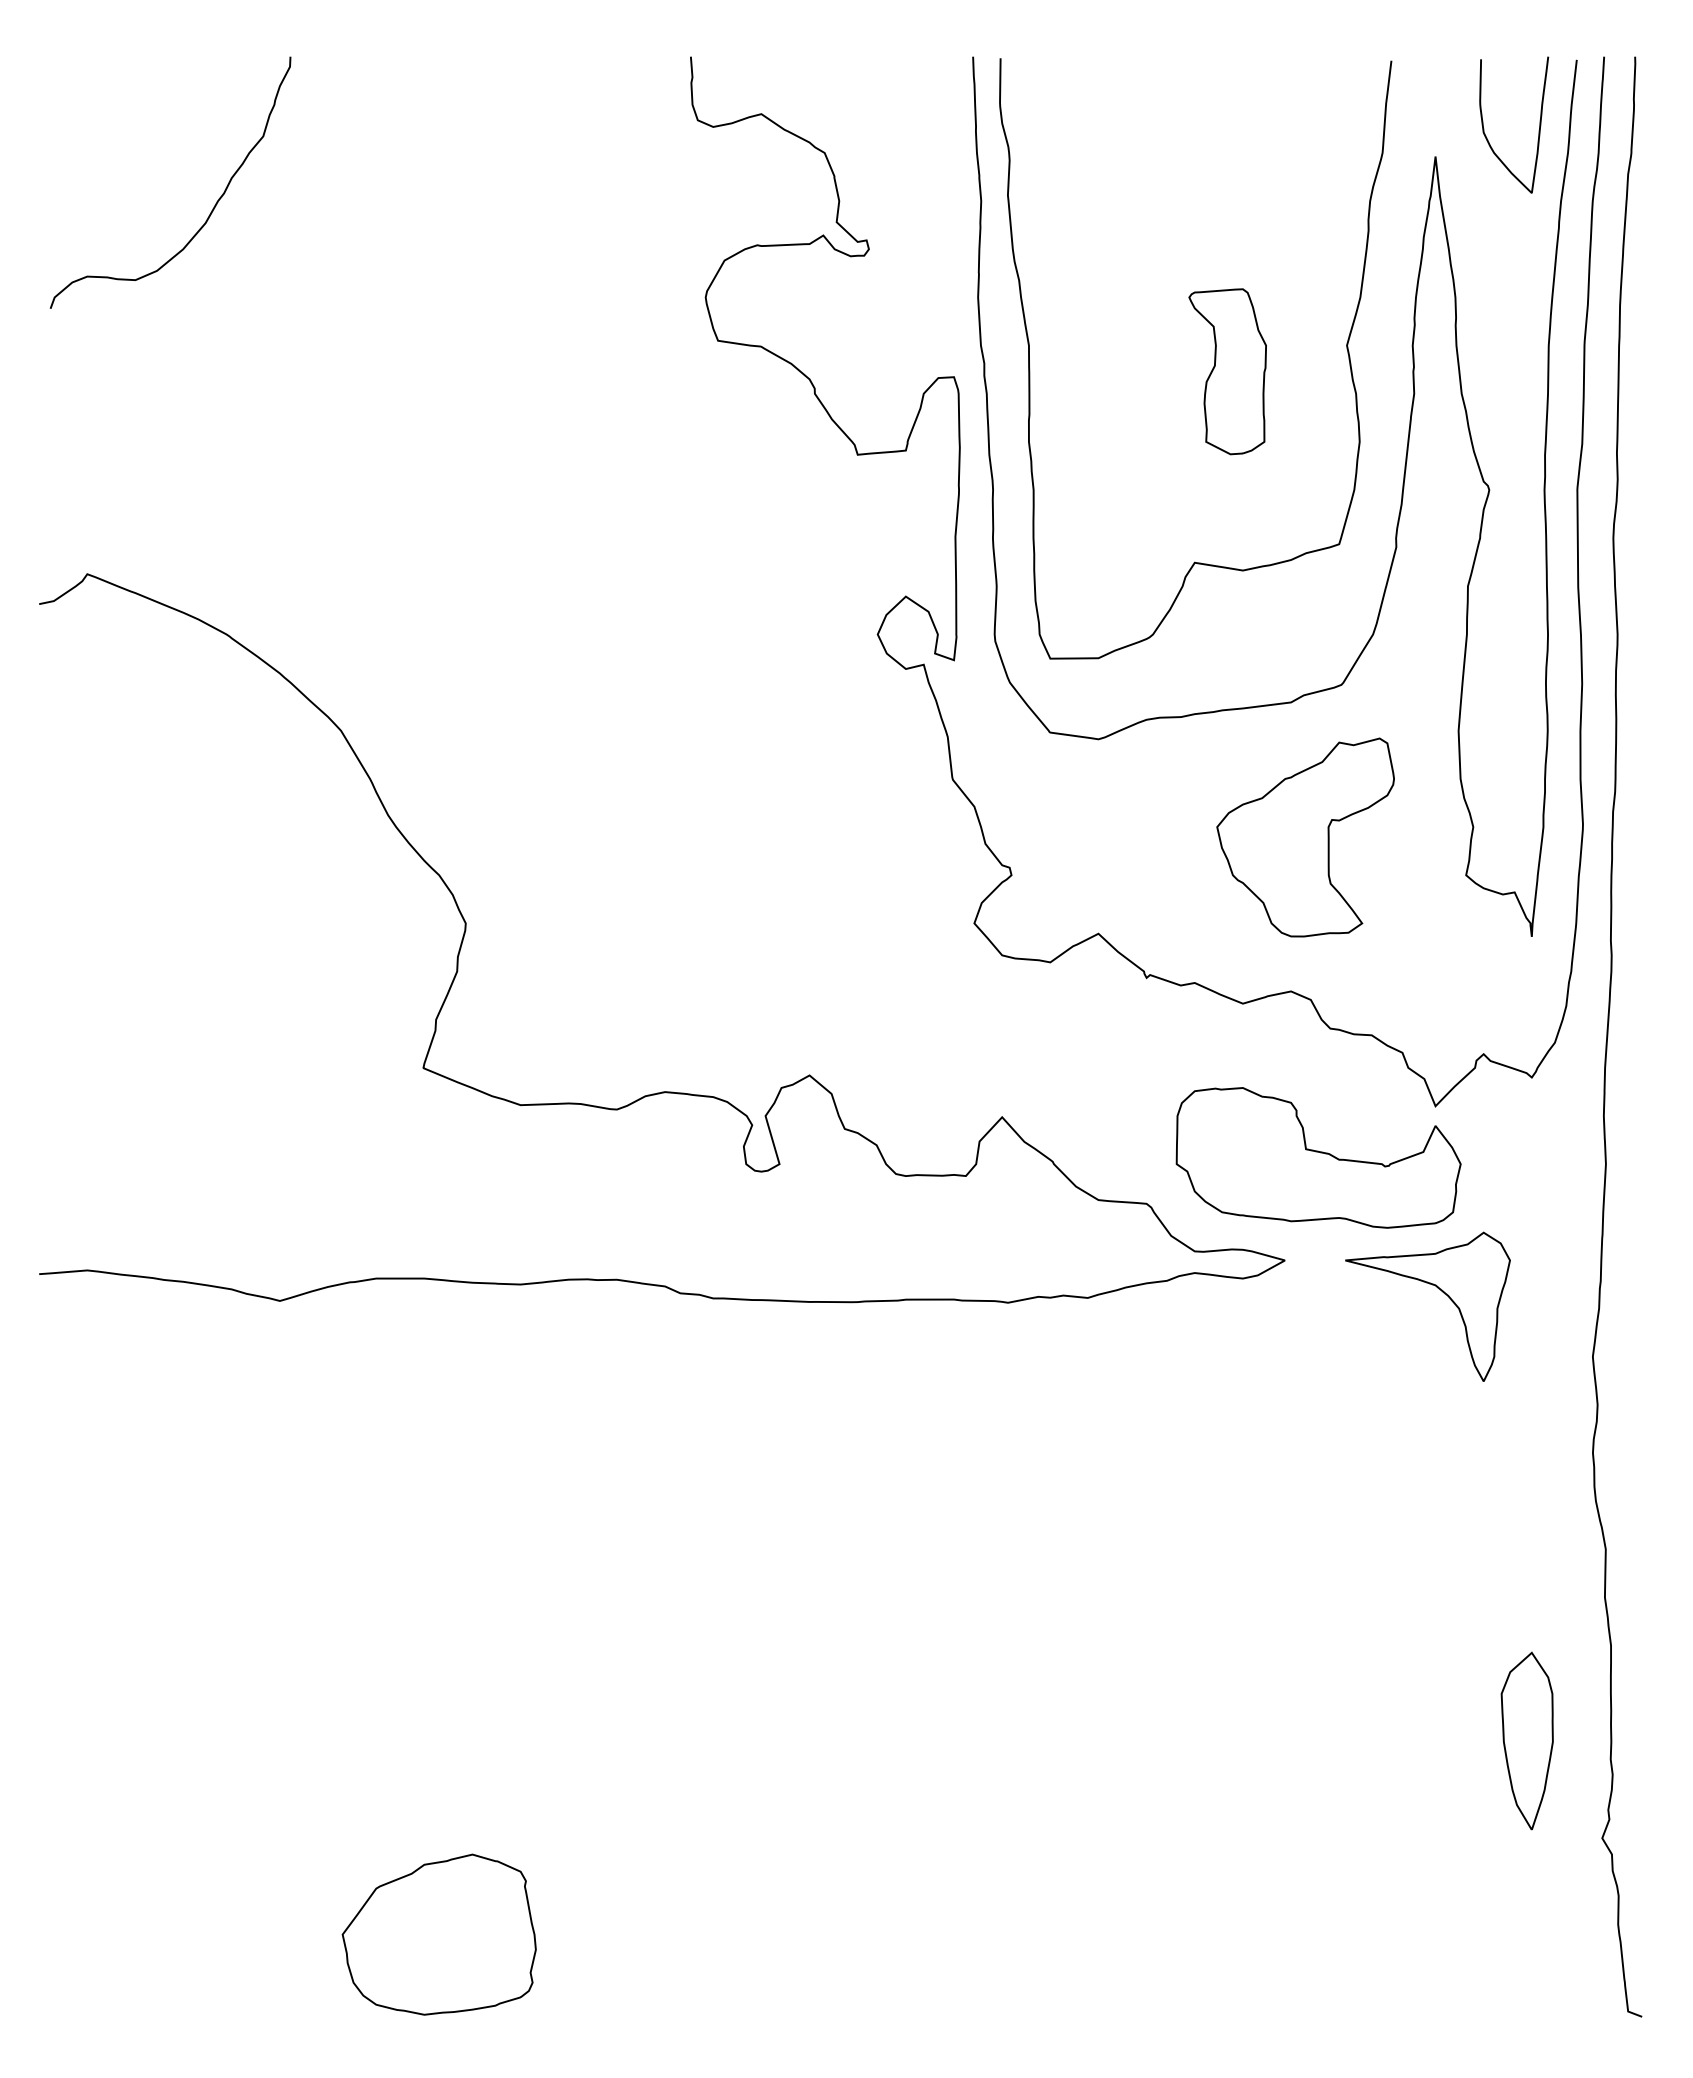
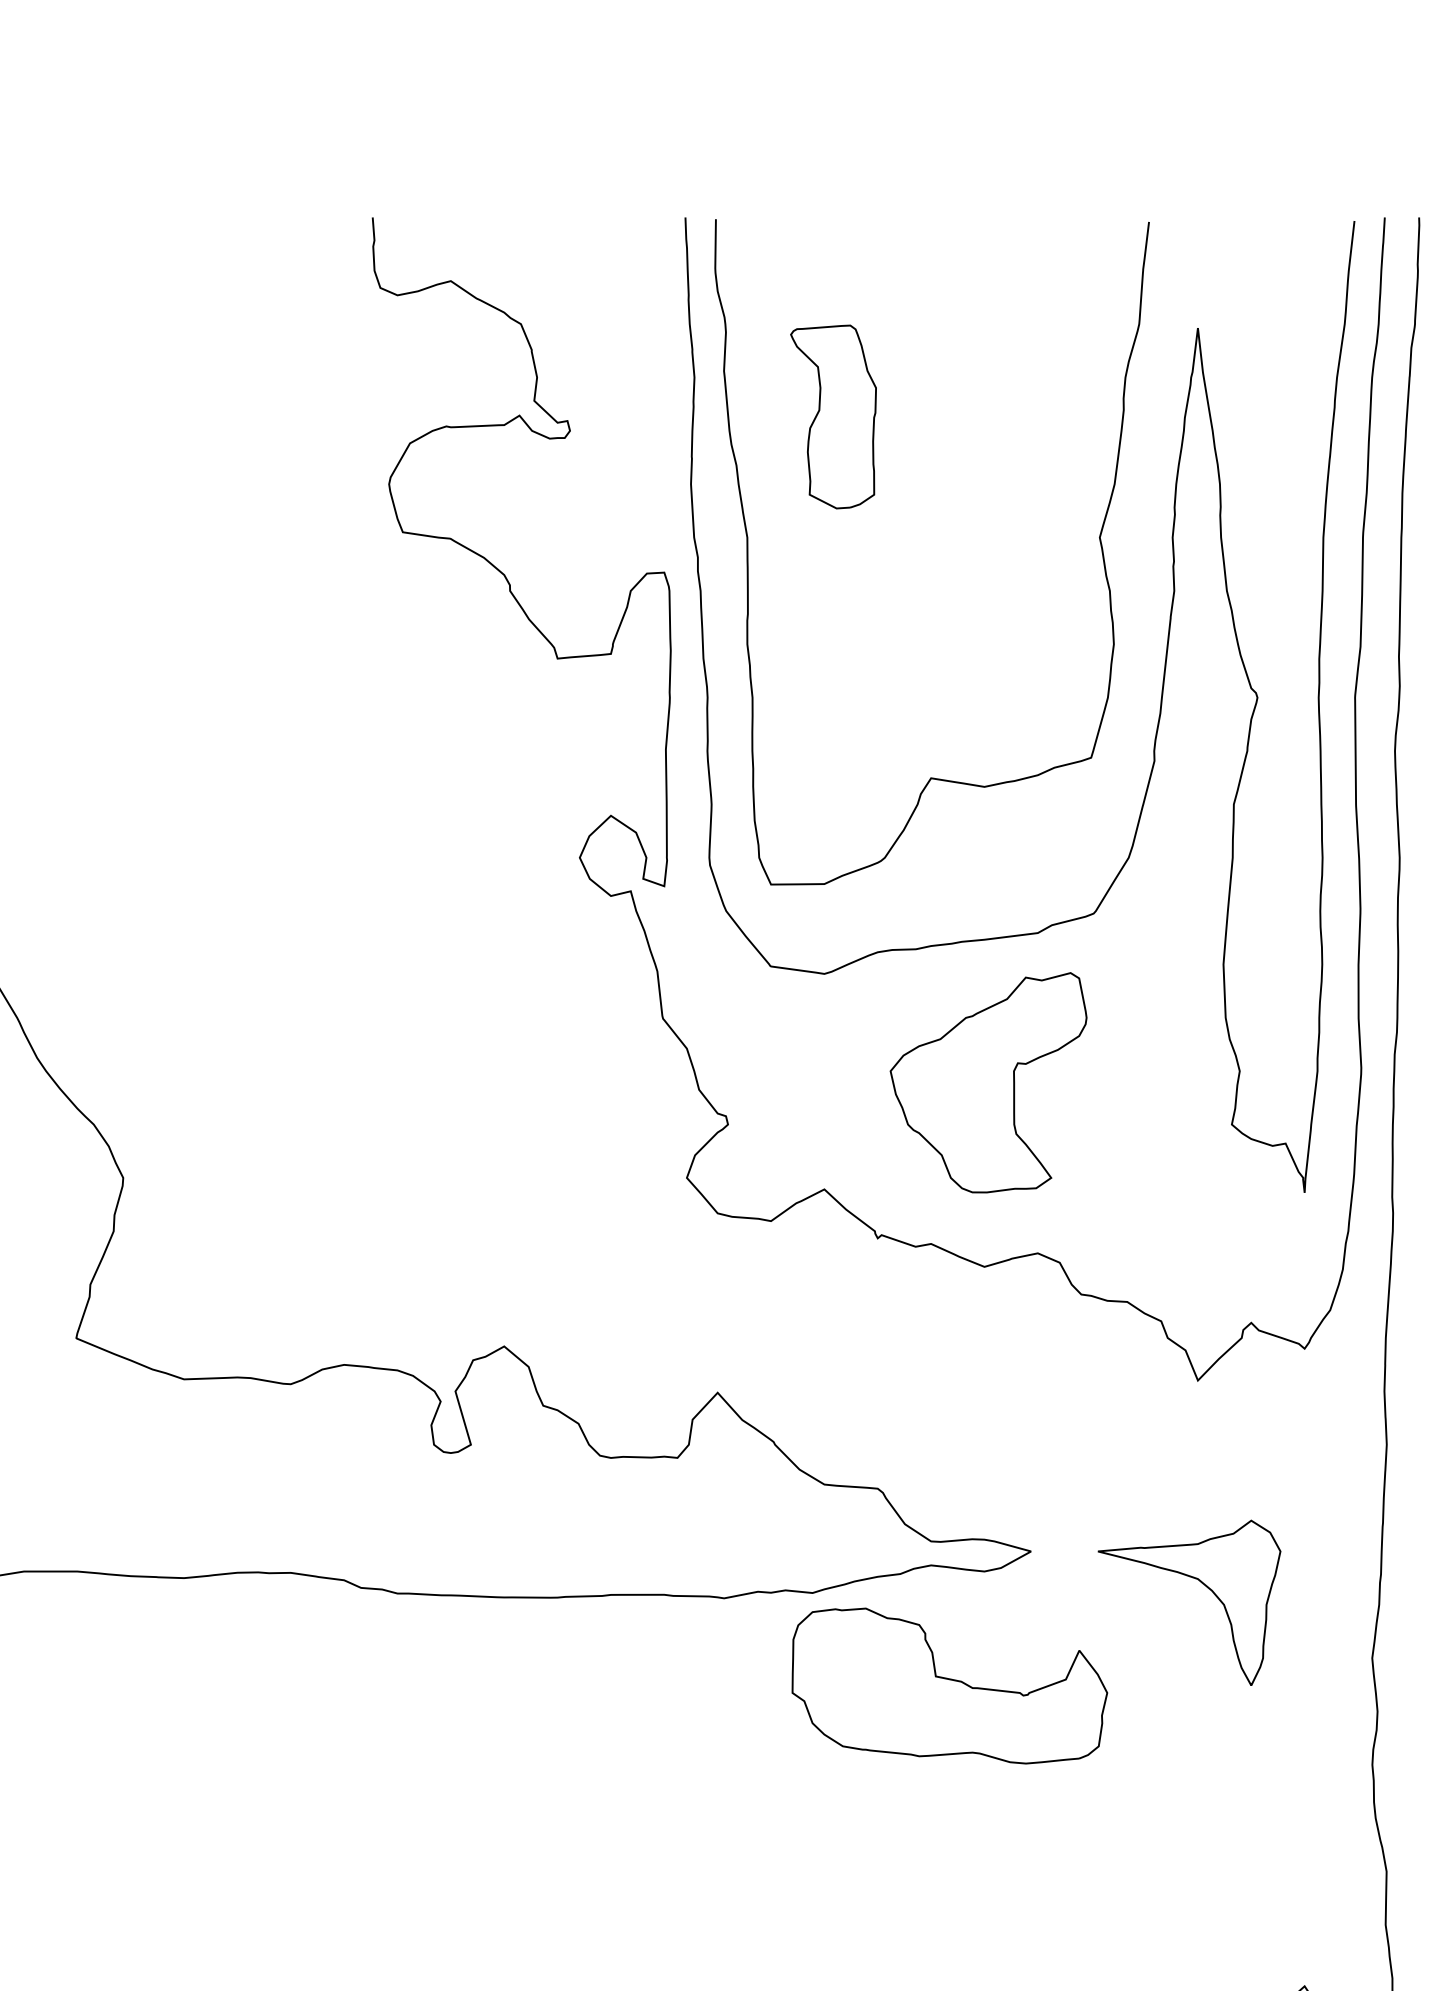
curve: (1538, 130) -> (1312, 299), removed
part: (1227, 371) -> (833, 416), moved
part: (1305, 837) -> (988, 1082), moved
part: (1318, 1157) -> (949, 1685), moved

